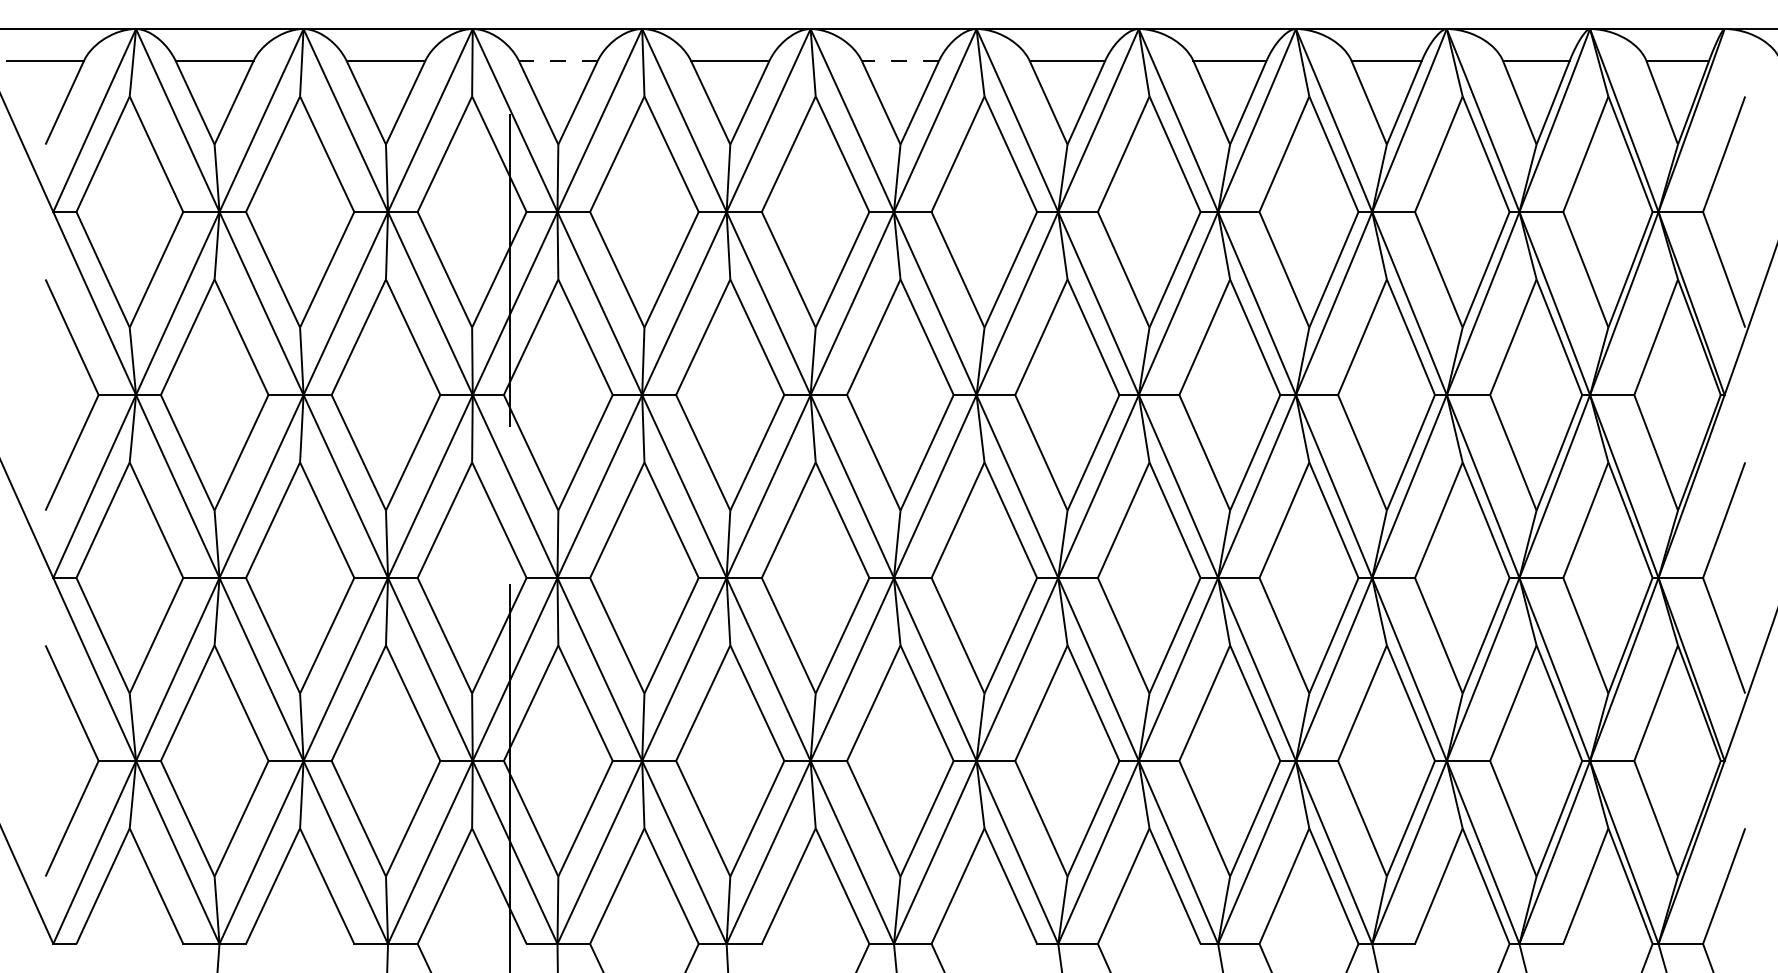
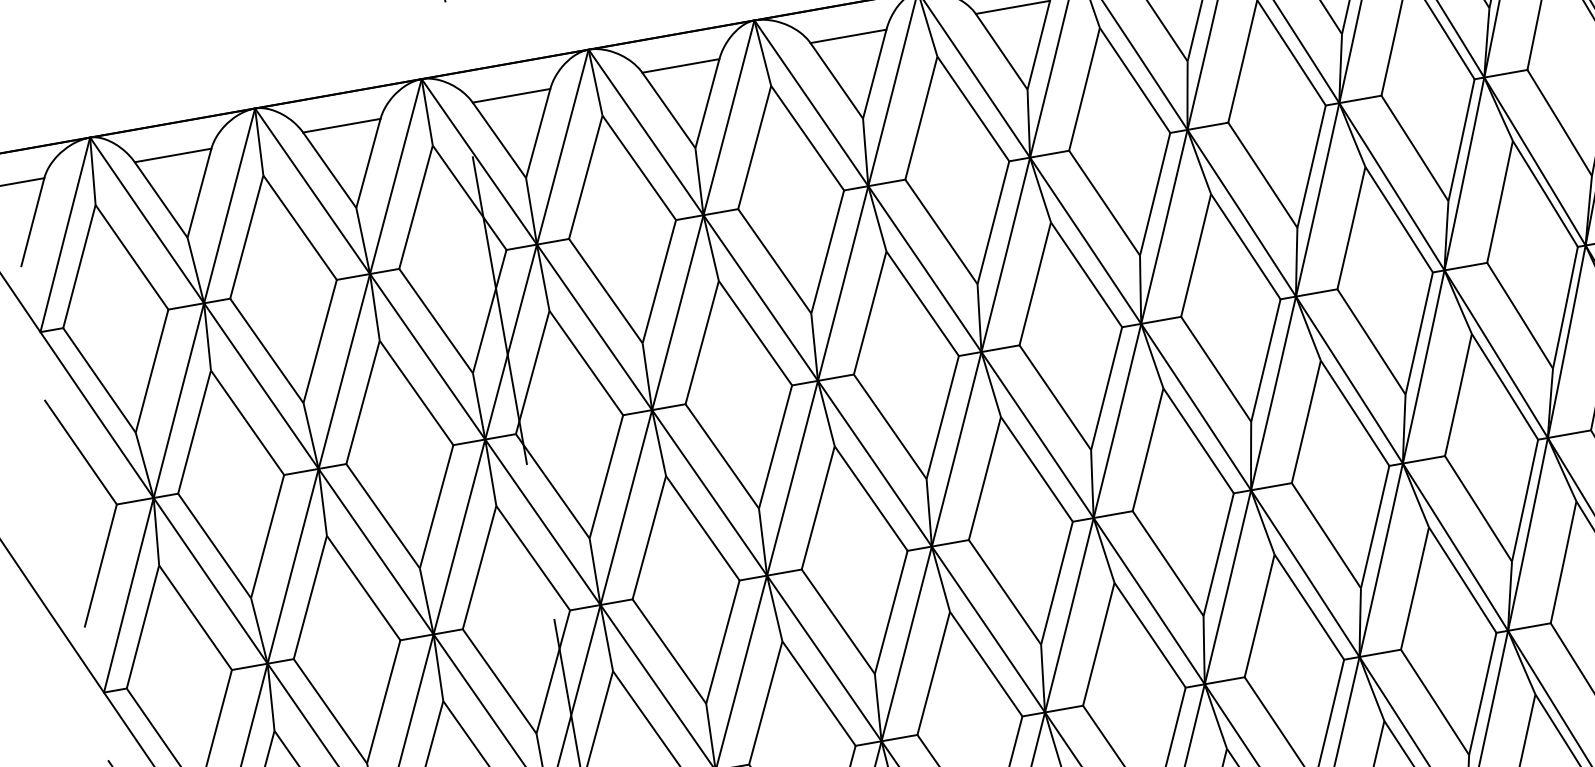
line: (557, 61) -> (510, 96), dashed -> solid
line: (900, 61) -> (848, 36), dashed -> solid

